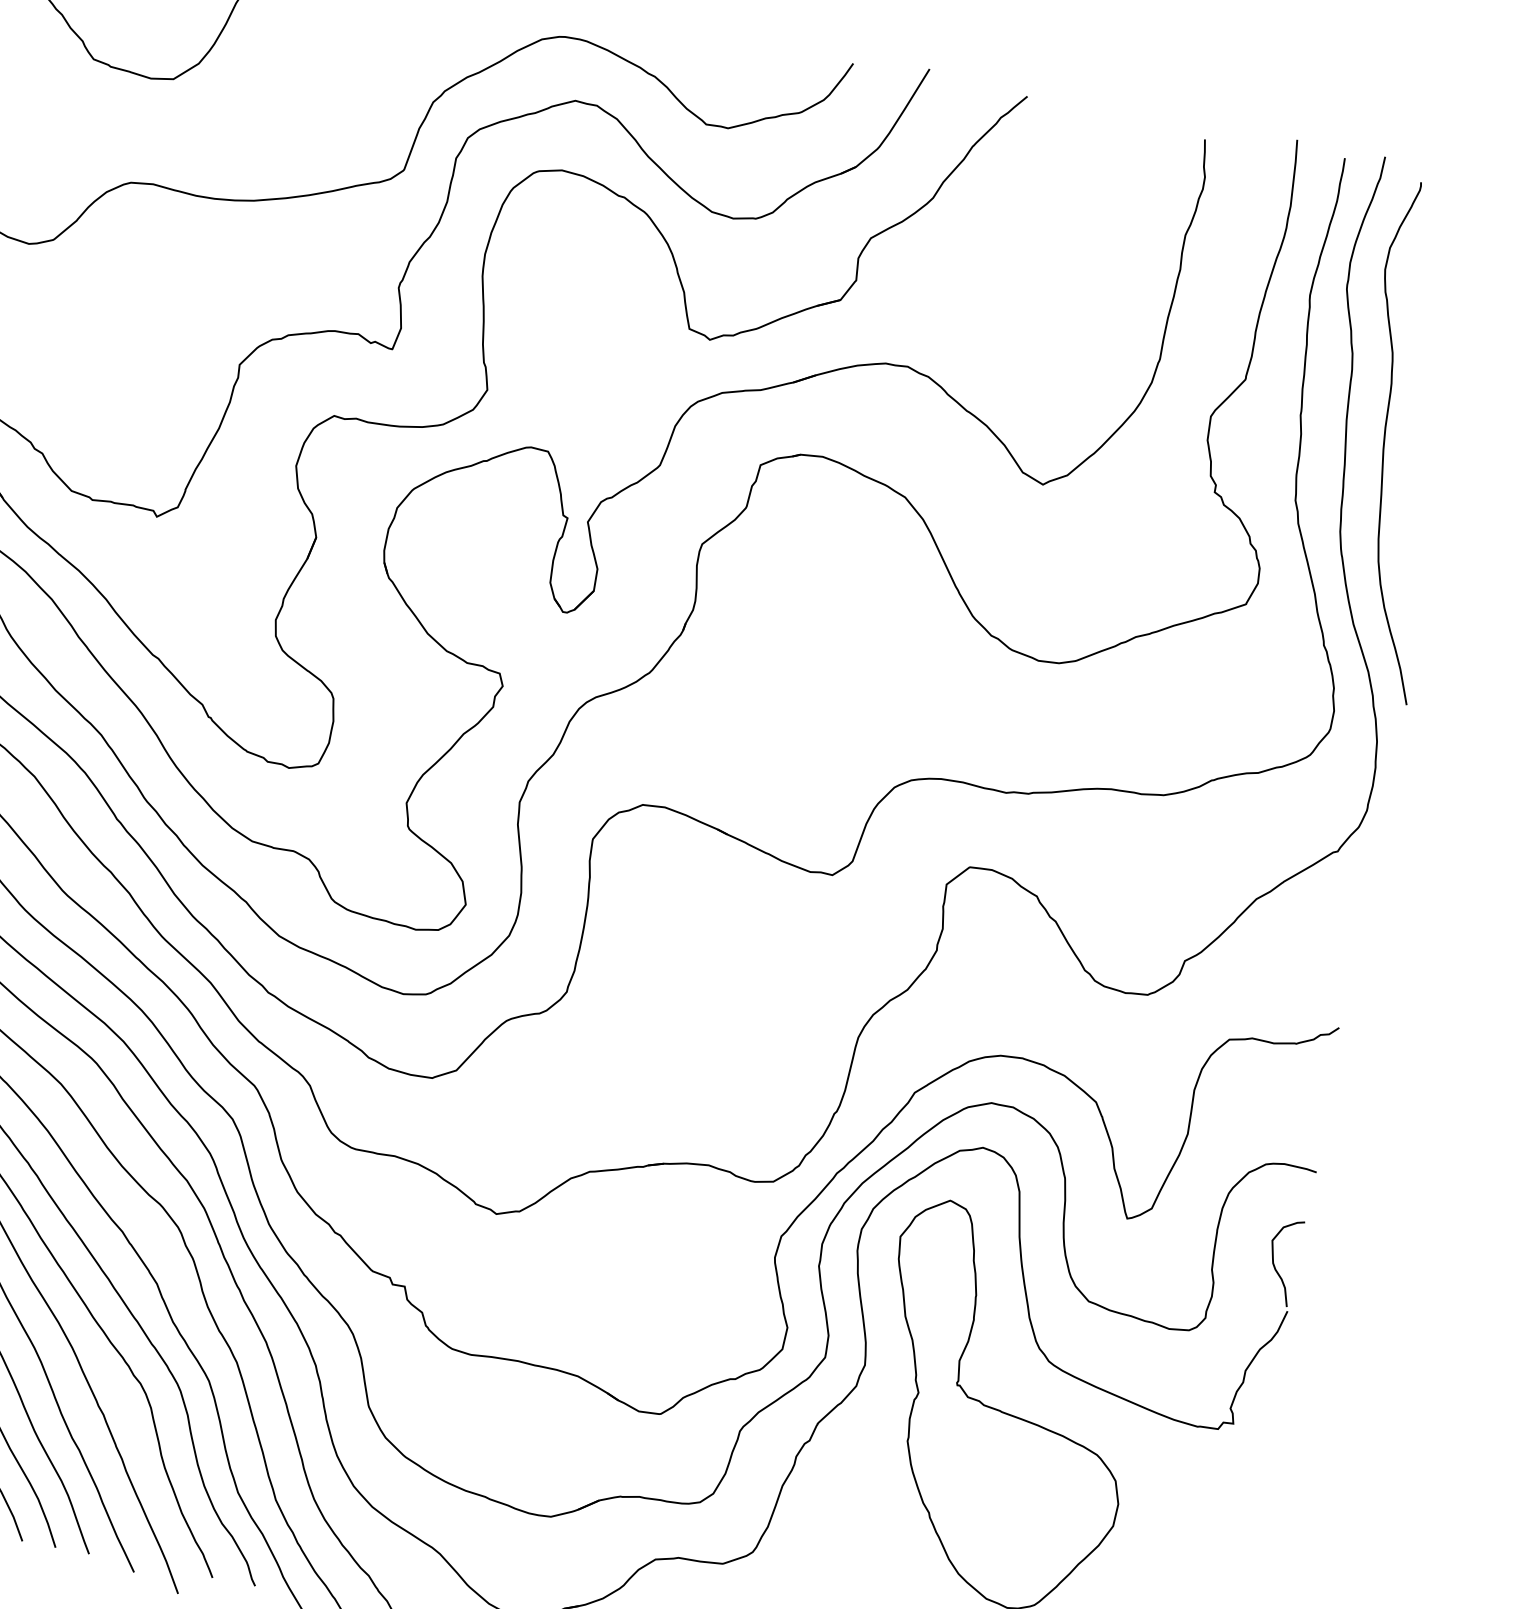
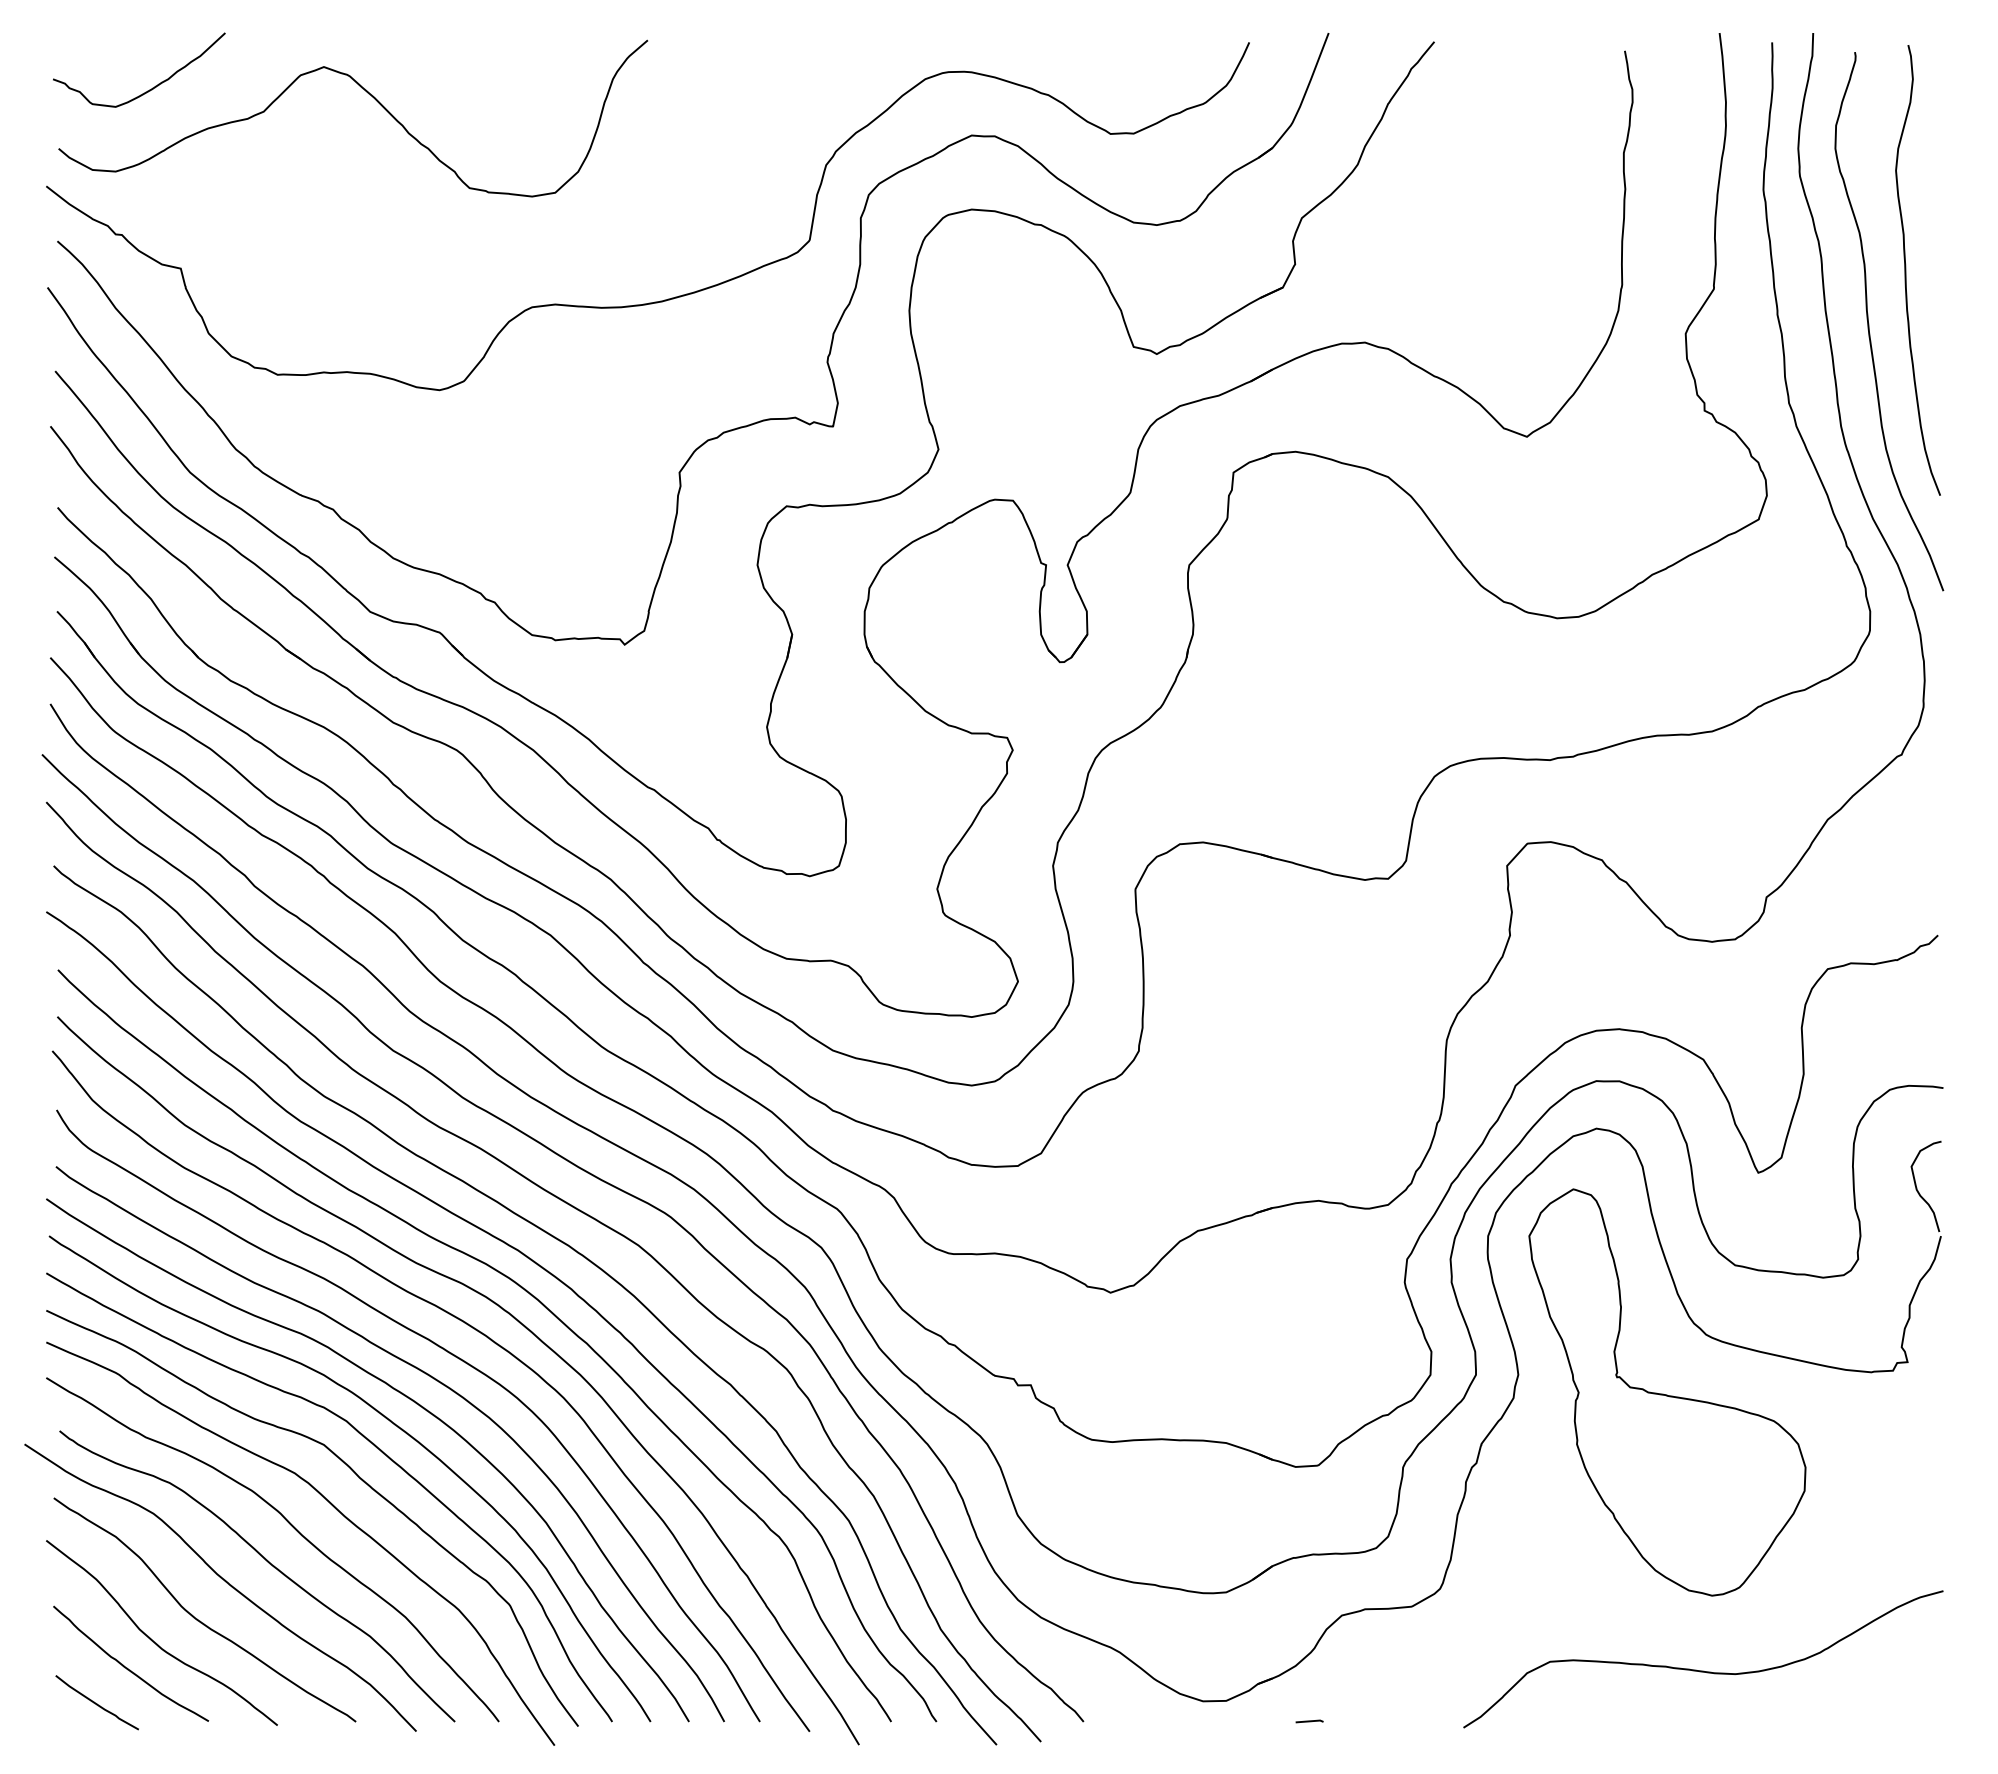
curve: (1429, 396) -> (1906, 270), added

